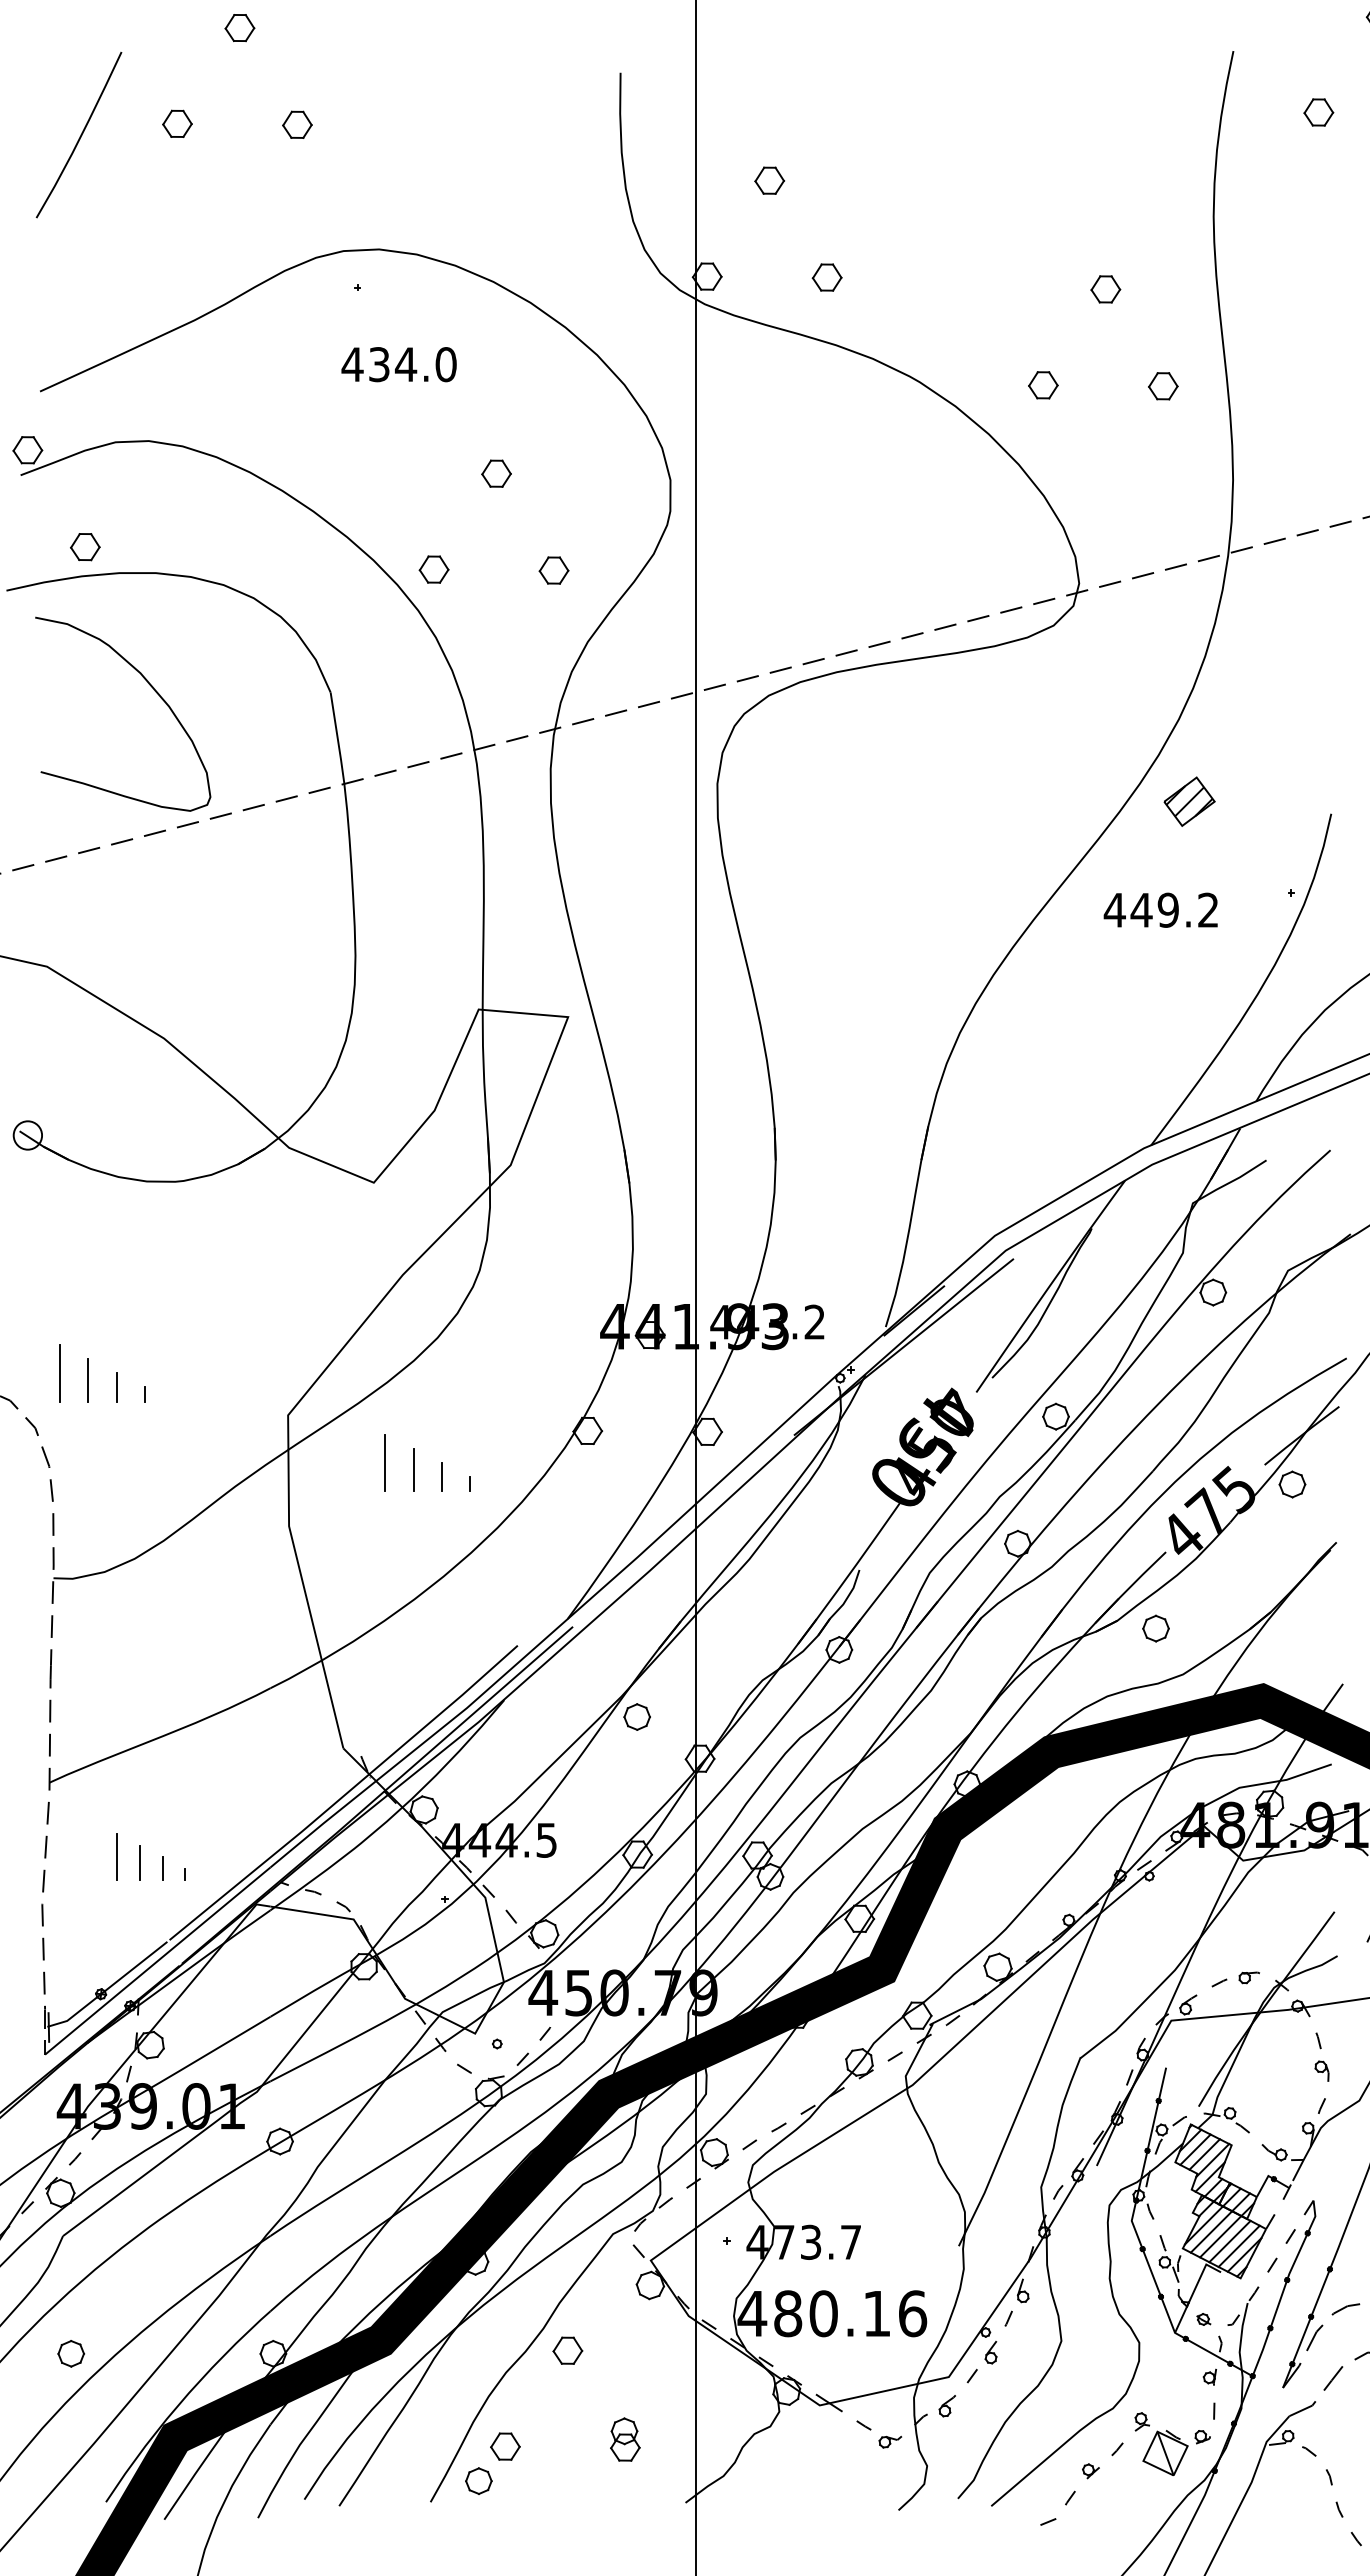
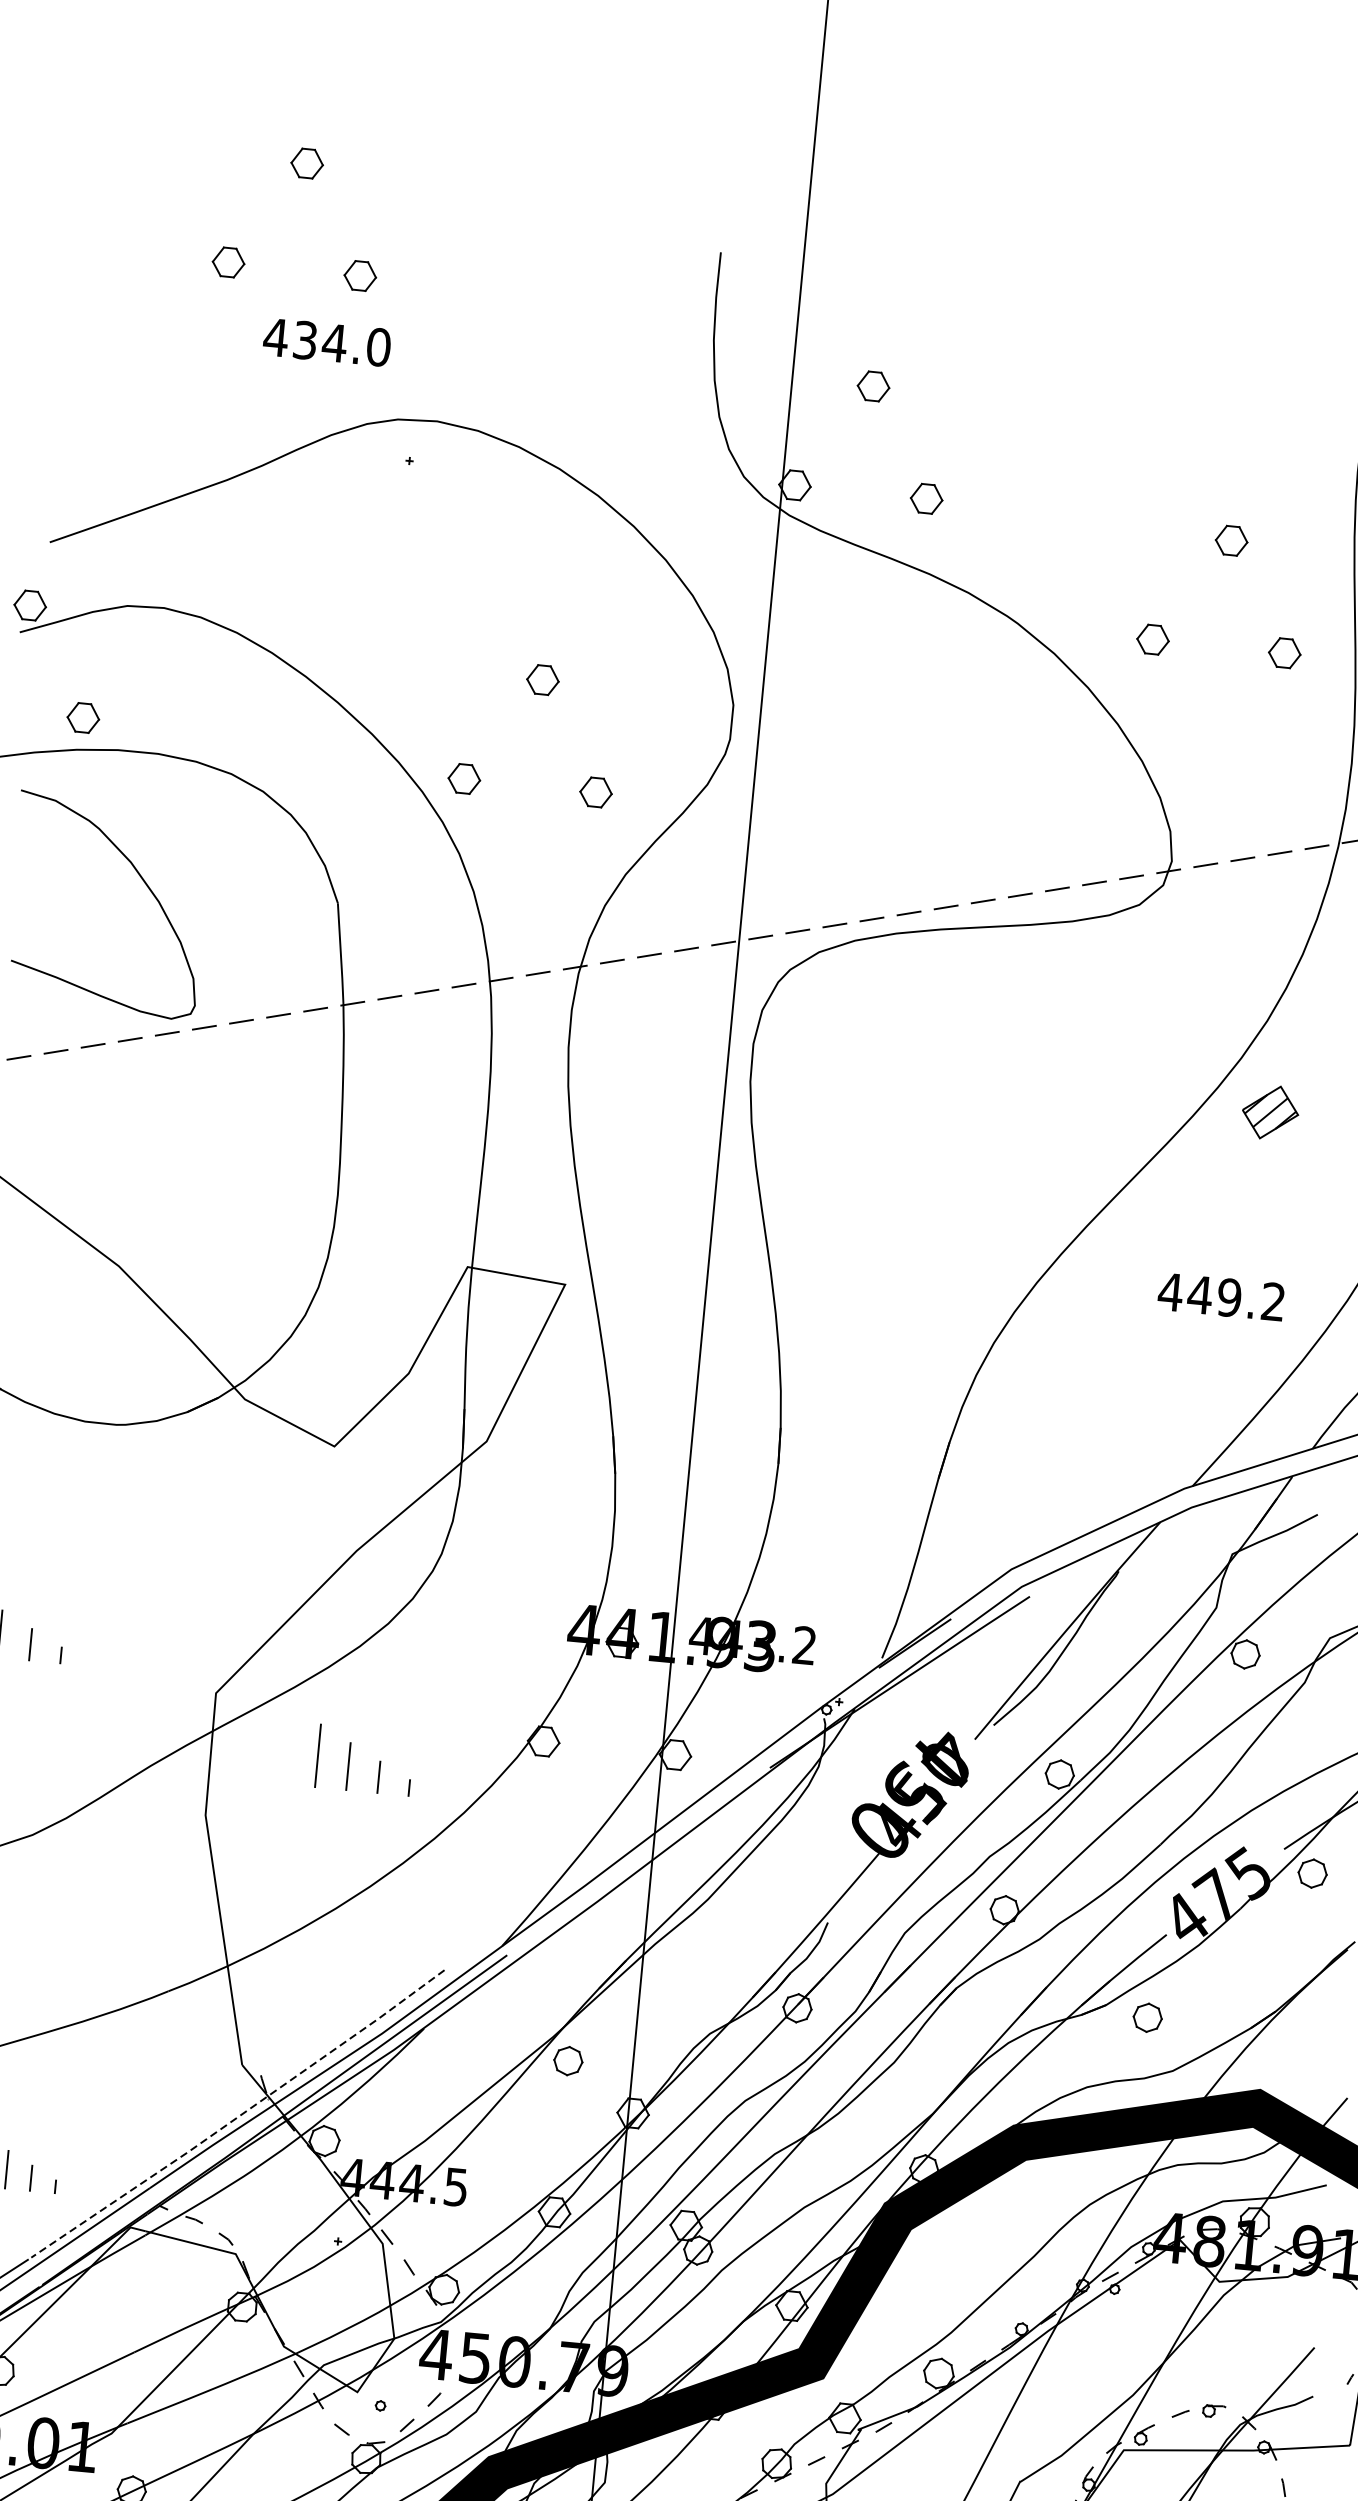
curve: (79, 136) -> (119, 266), removed
text: (398, 364) -> (326, 342), moved
text: (1160, 909) -> (1220, 1296), moved
line: (344, 1795) -> (238, 2116), solid -> dashed

